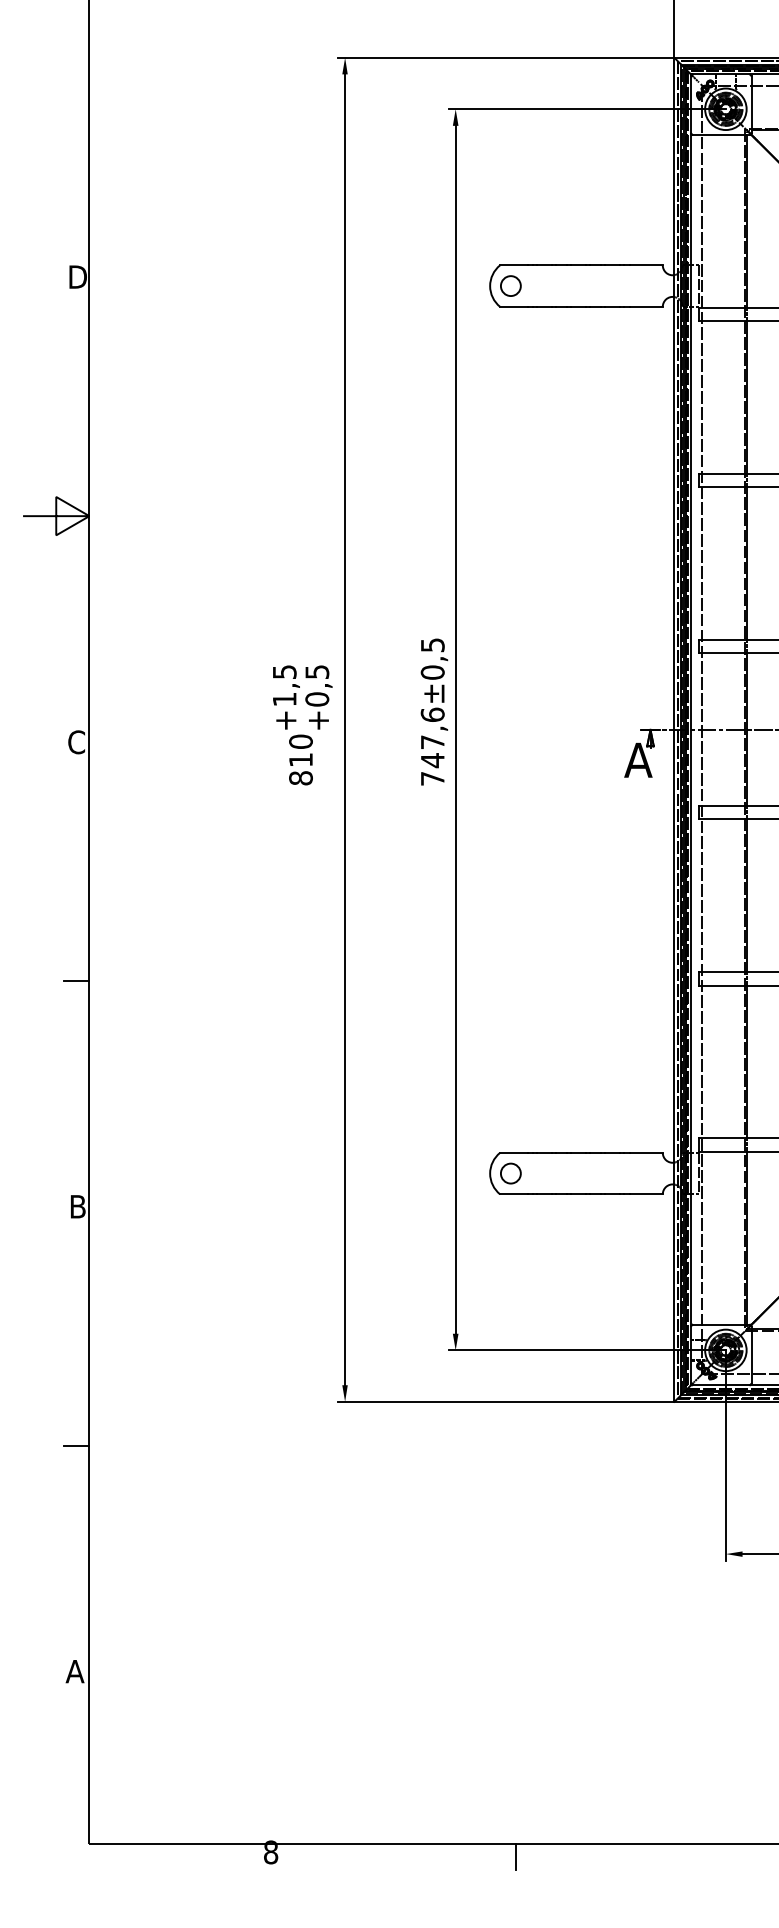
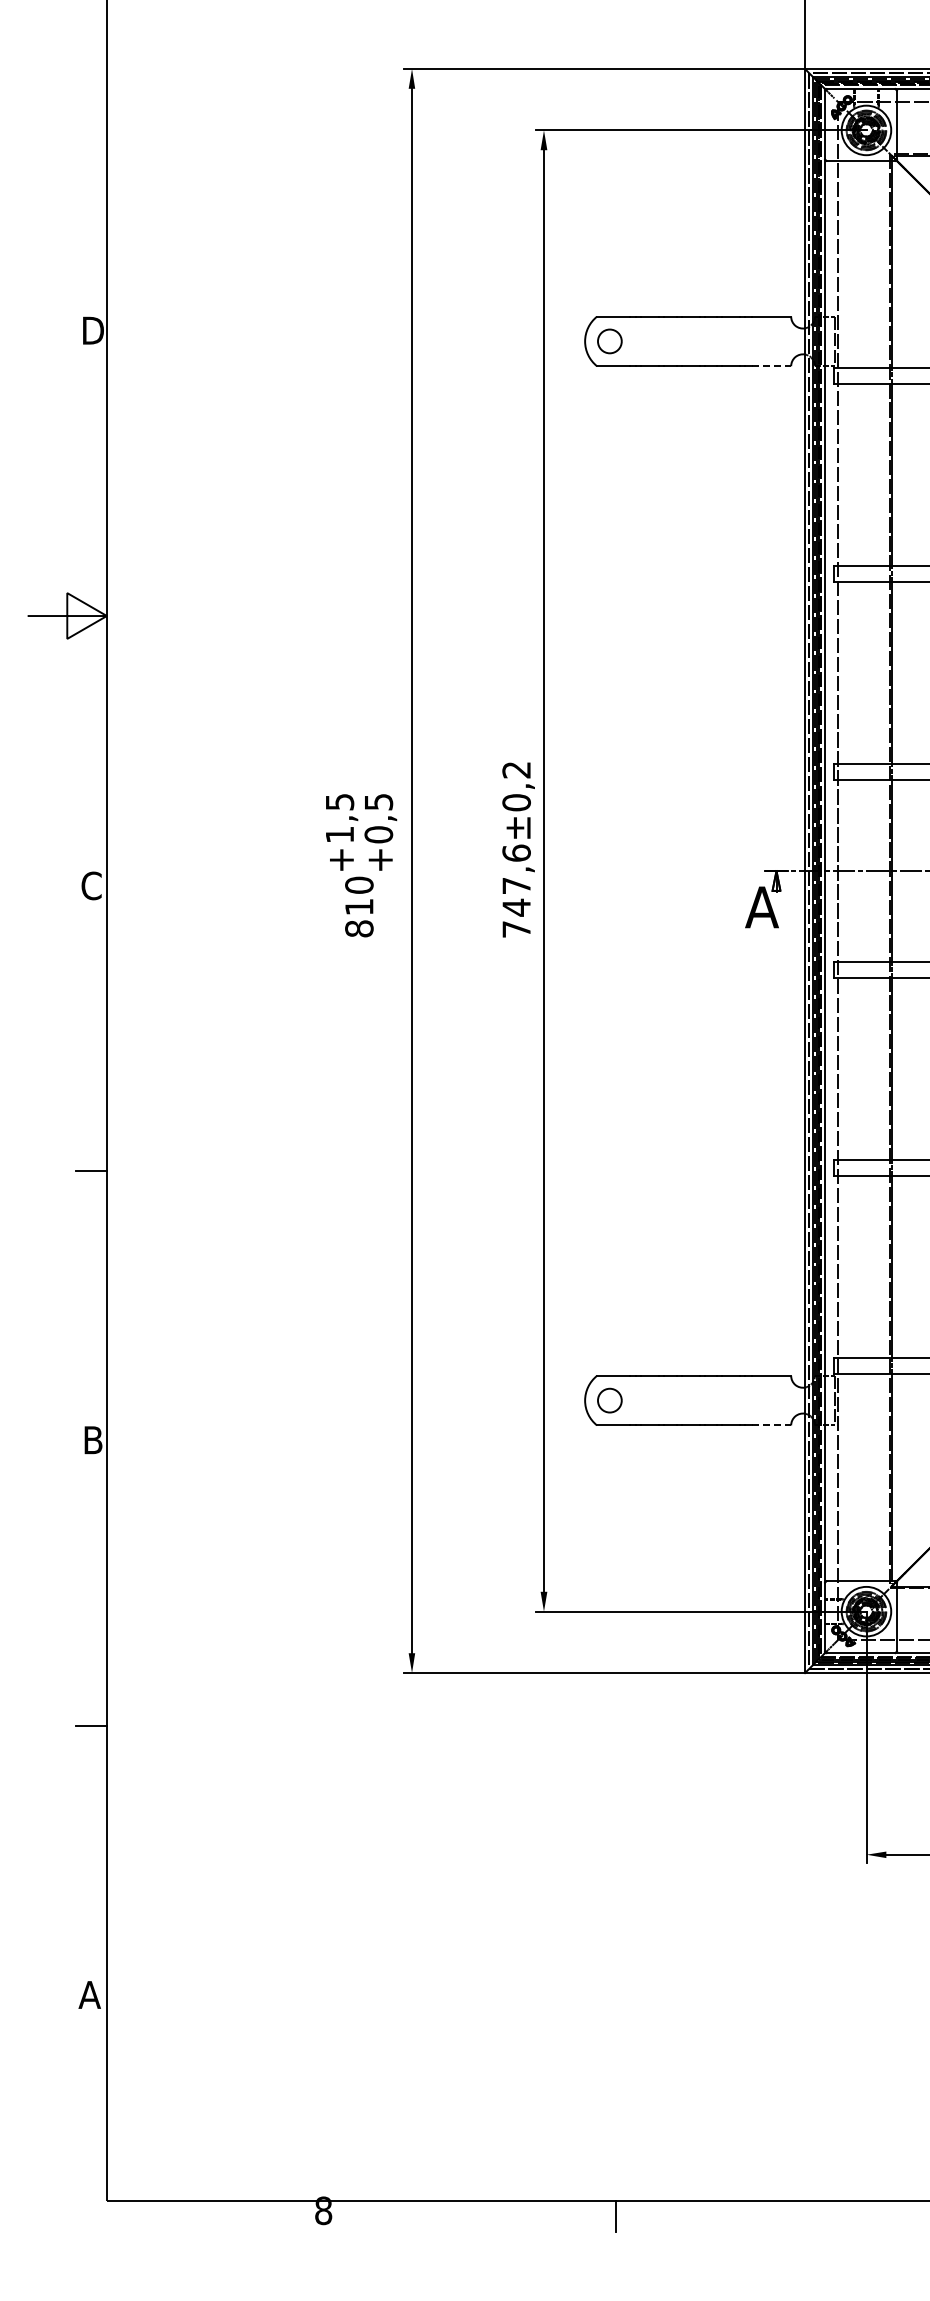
line: (646, 307) -> (771, 366), solid -> dashed
text: (432, 645) -> (516, 770), ±0,5 -> ±0,2
line: (646, 1194) -> (771, 1425), solid -> dashed

